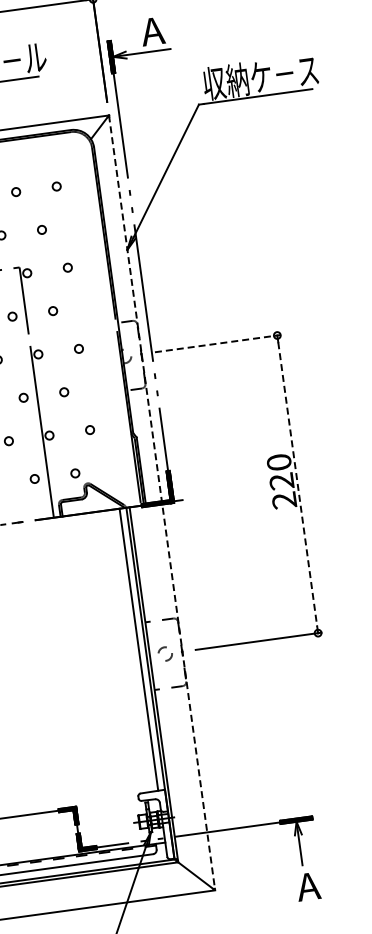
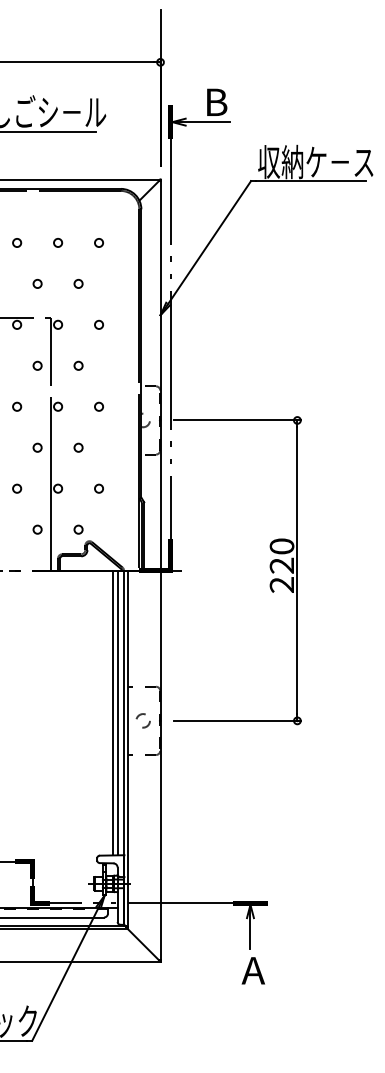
text: (152, 30) -> (215, 101), A -> B
line: (217, 343) -> (237, 420), dashed -> solid
line: (297, 485) -> (297, 571), dashed -> solid
line: (162, 503) -> (160, 571), dashed -> solid
line: (133, 649) -> (112, 712), added

